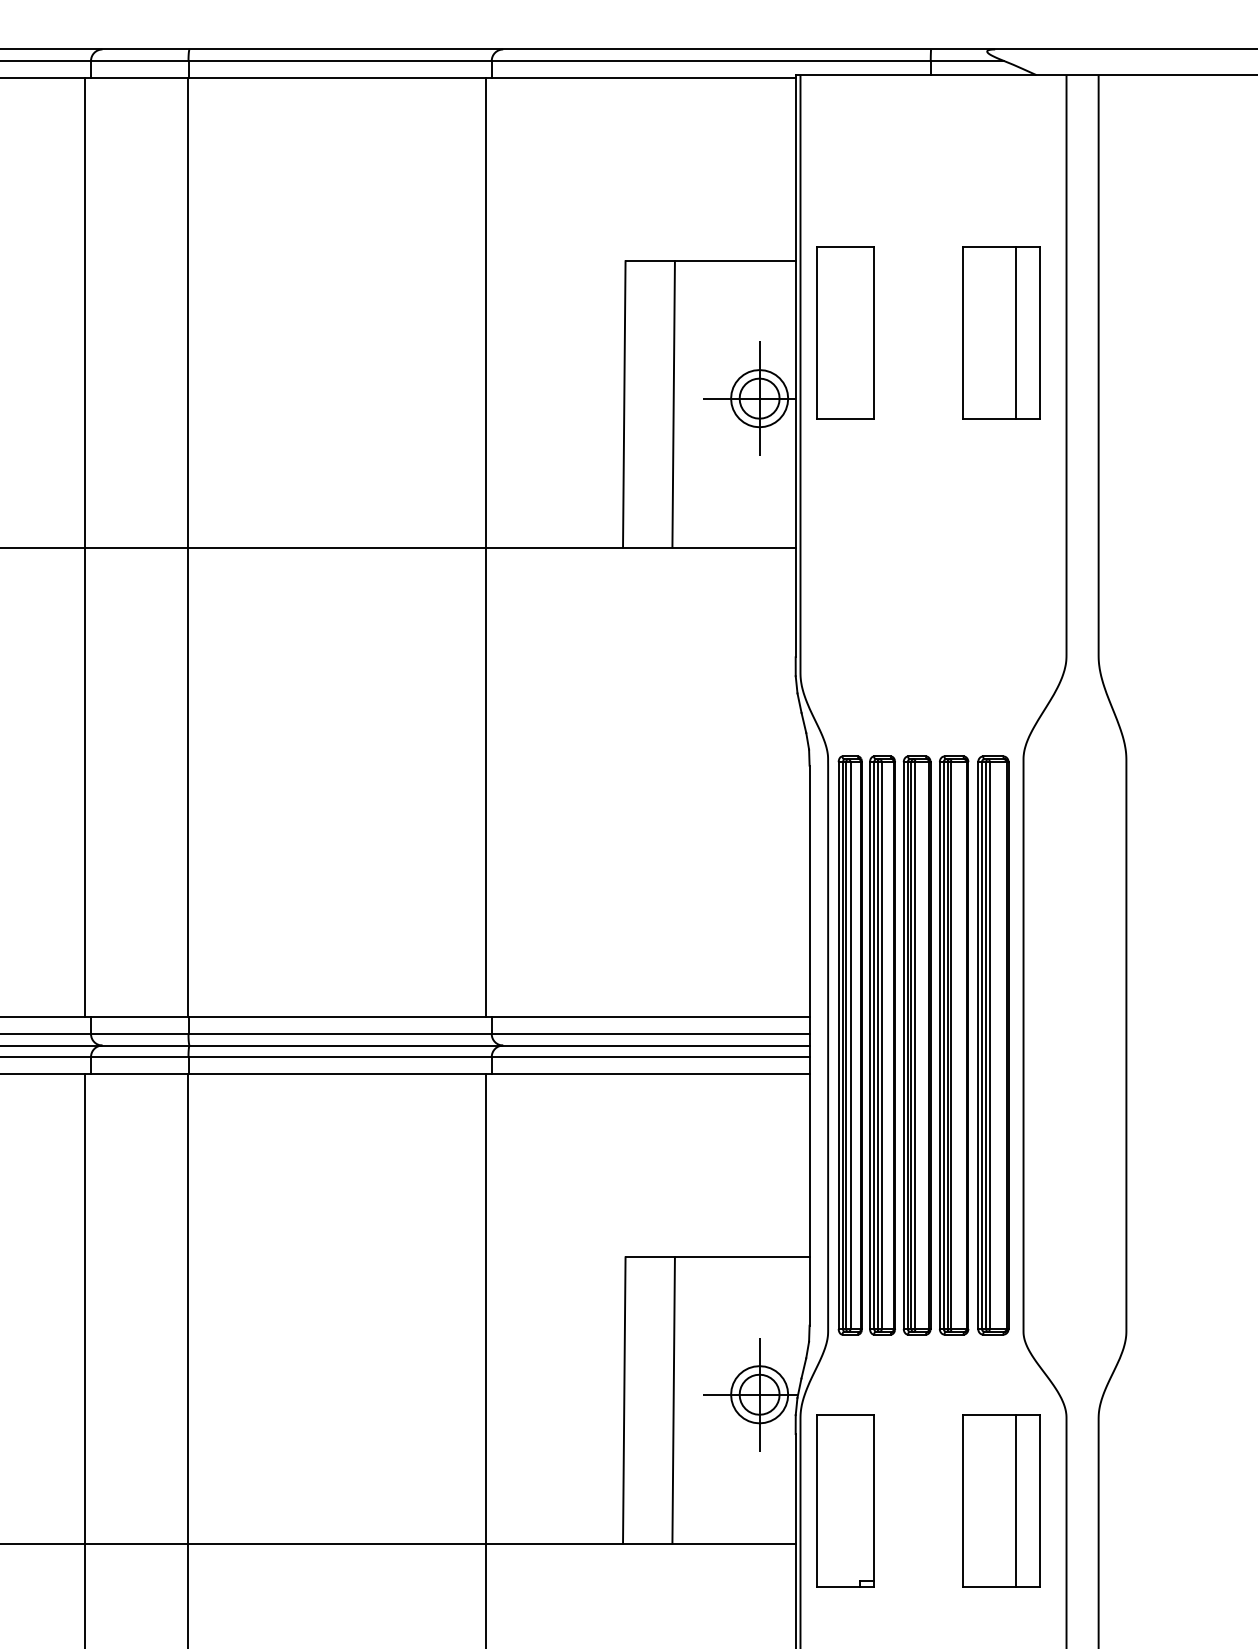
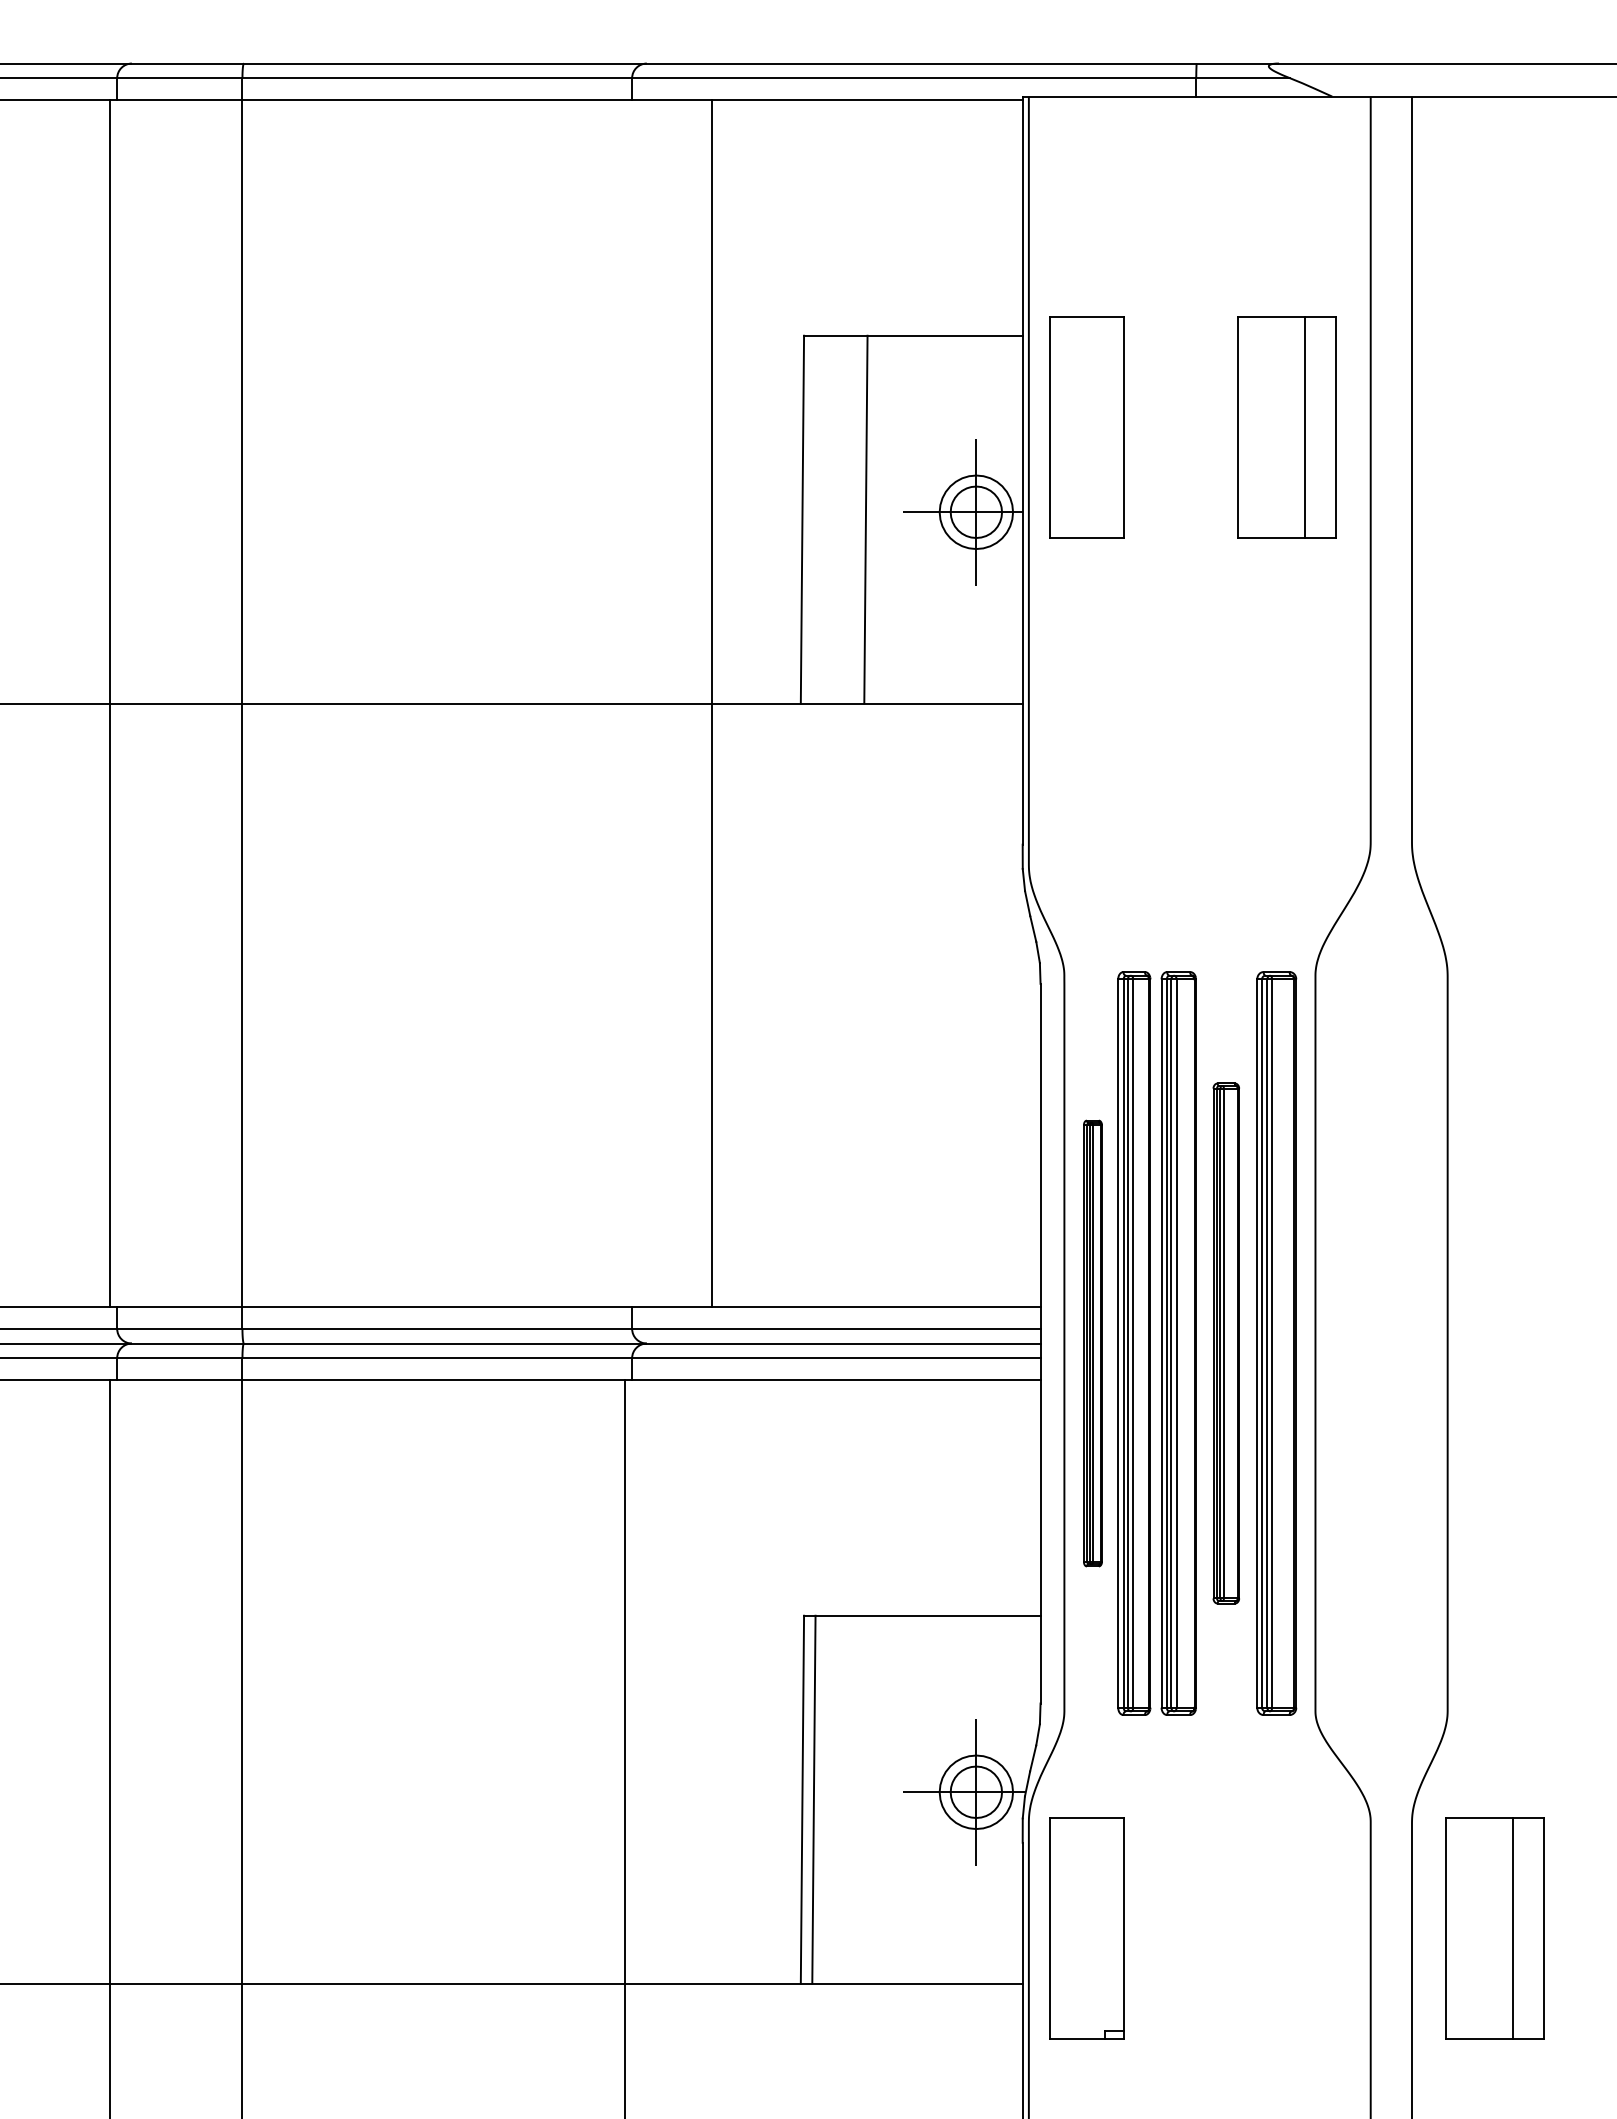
line: (485, 547) -> (711, 703), moved
part: (850, 1045) -> (1092, 1343), size x0.6
part: (954, 1045) -> (1226, 1343), size x0.7
line: (673, 1400) -> (813, 1799), moved
part: (1000, 1500) -> (1494, 1928), moved

